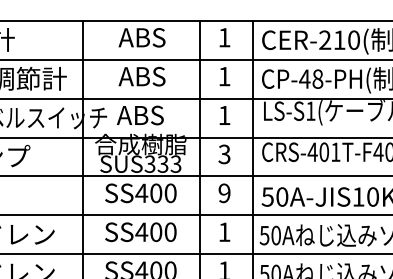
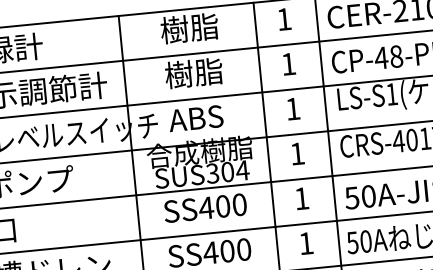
text: (142, 37) -> (189, 28), ABS -> 樹脂
text: (142, 76) -> (194, 73), ABS -> 樹脂
text: (224, 154) -> (297, 153), 3 -> 1
text: (169, 163) -> (235, 170), SUS333 -> SUS304
text: (224, 193) -> (301, 198), 9 -> 1

